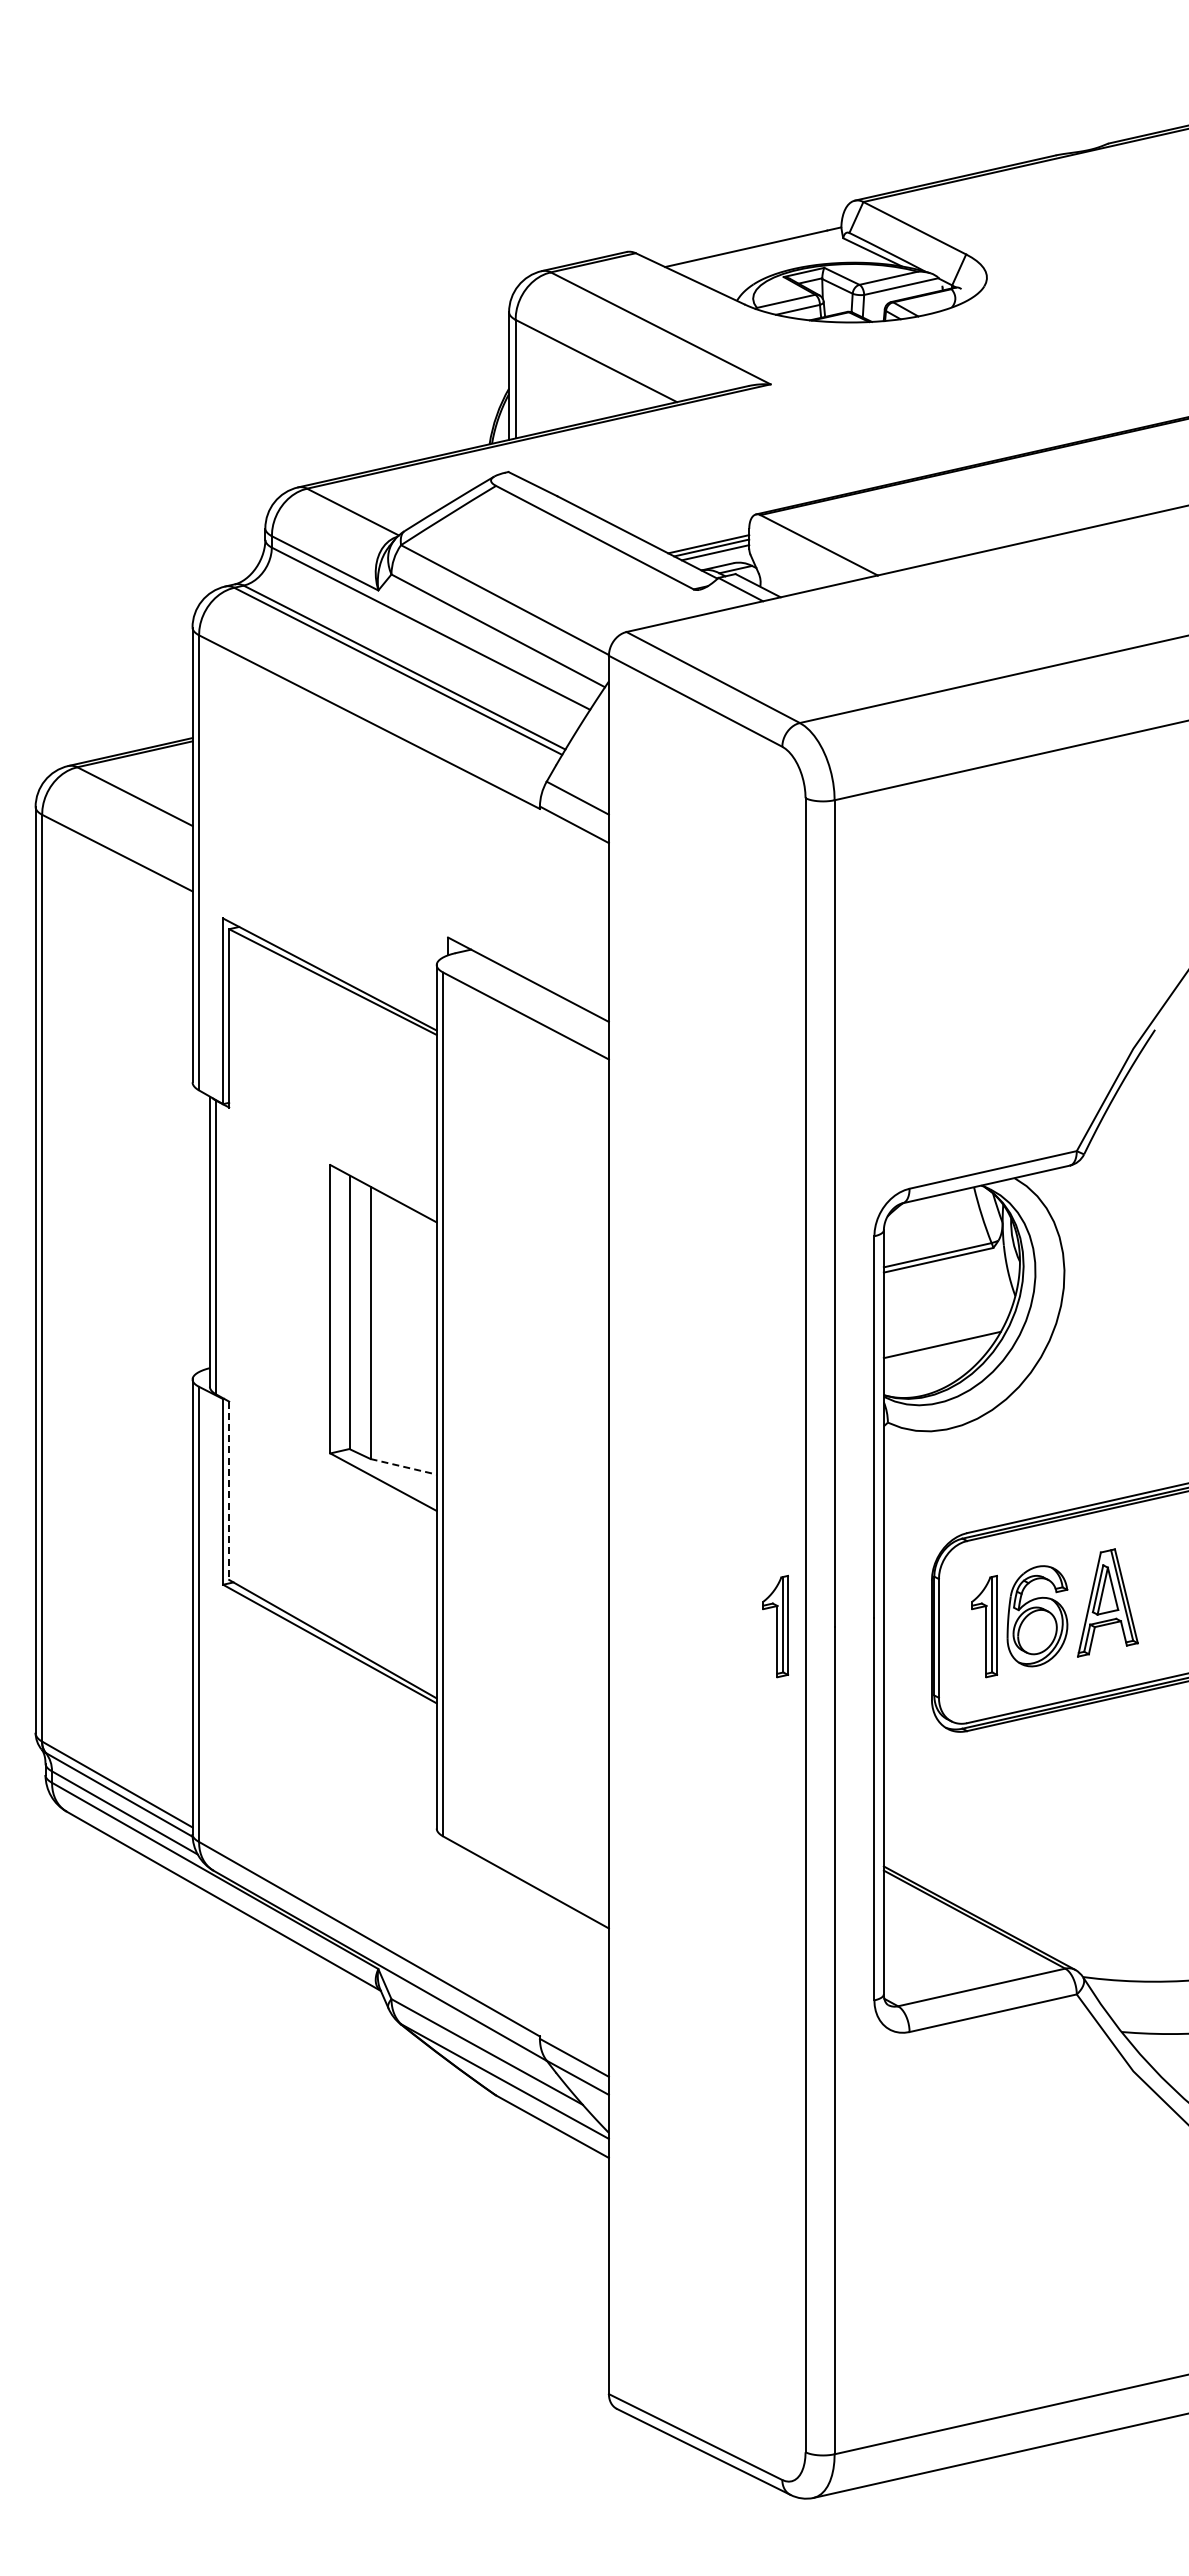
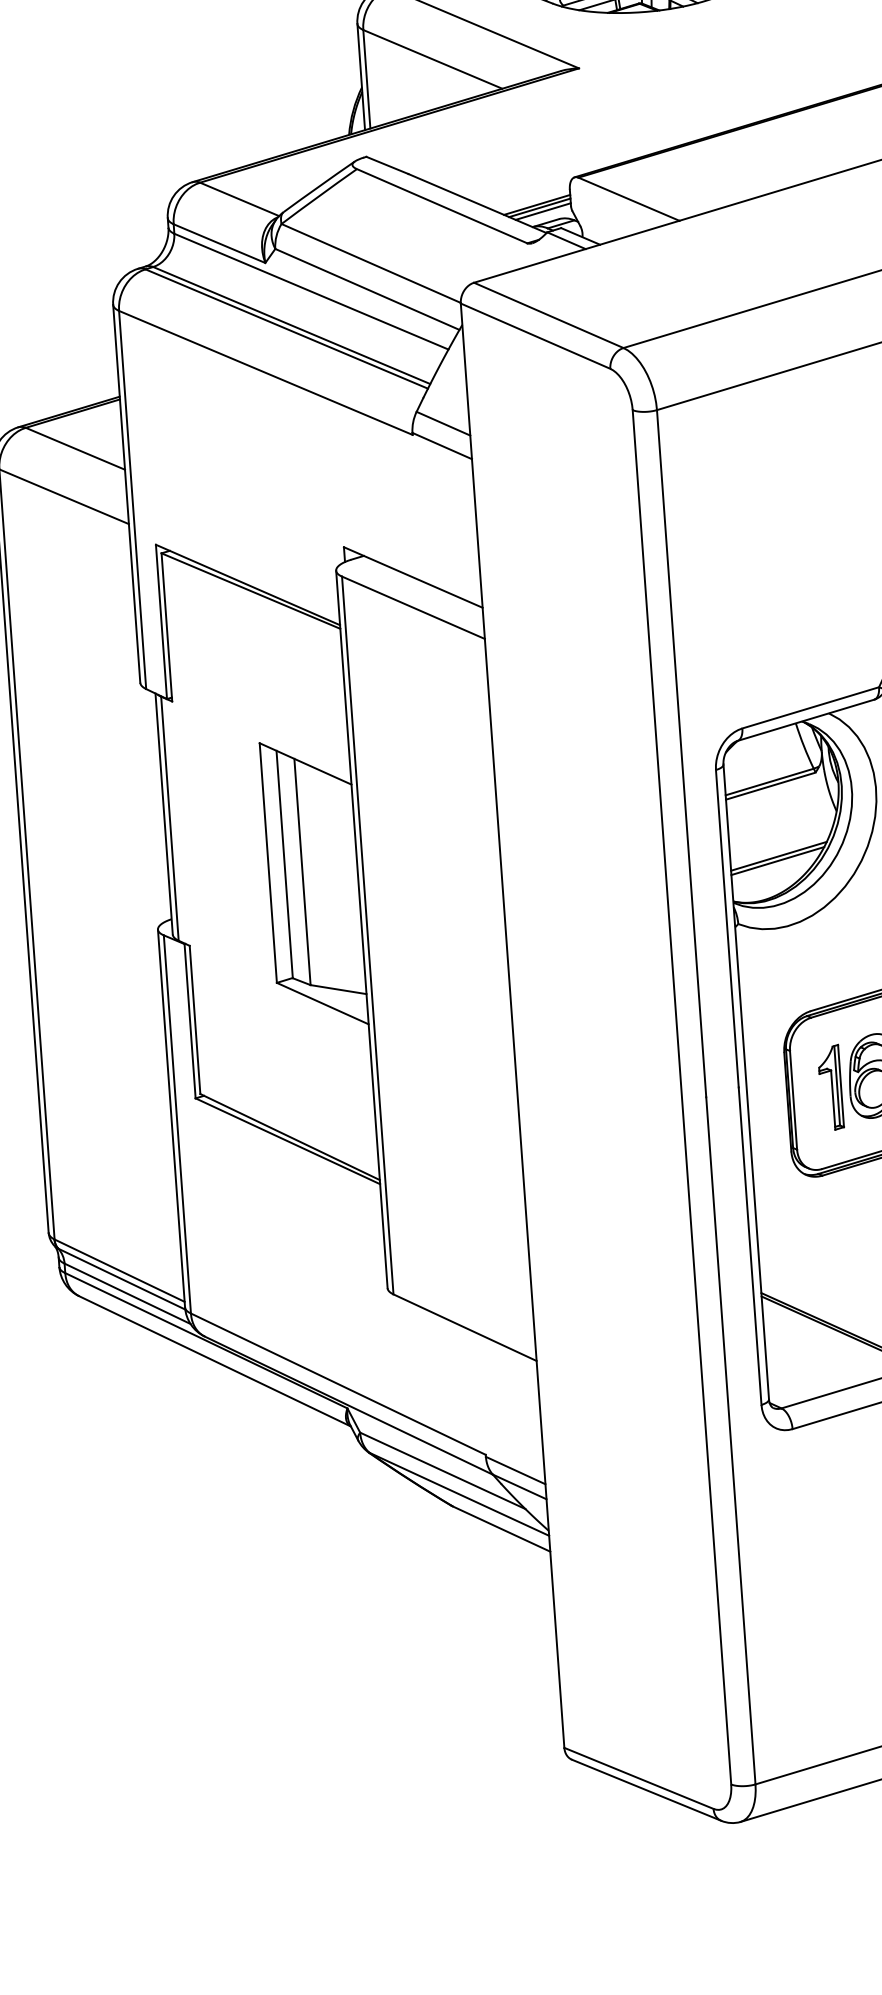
line: (940, 1350) -> (777, 861), added
line: (403, 1466) -> (338, 989), dashed -> solid
line: (229, 1491) -> (195, 1020), dashed -> solid
part: (775, 1626) -> (657, 1100), removed

